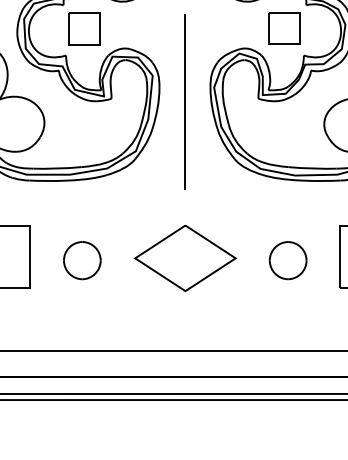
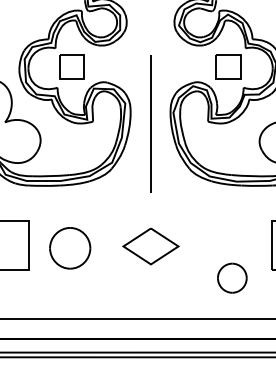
part: (184, 258) -> (150, 246), size x0.7
part: (82, 259) -> (70, 247), size x1.4
part: (288, 259) -> (232, 277), moved

